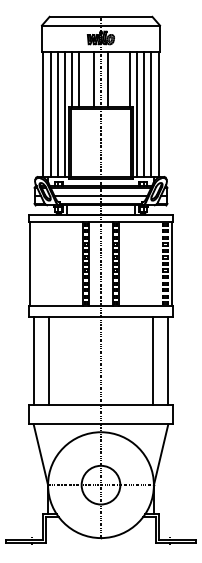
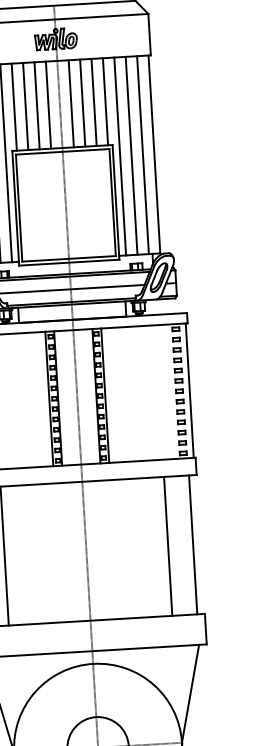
line: (86, 78) -> (36, 104), added
line: (115, 78) -> (82, 101), added
line: (122, 78) -> (93, 101), added

